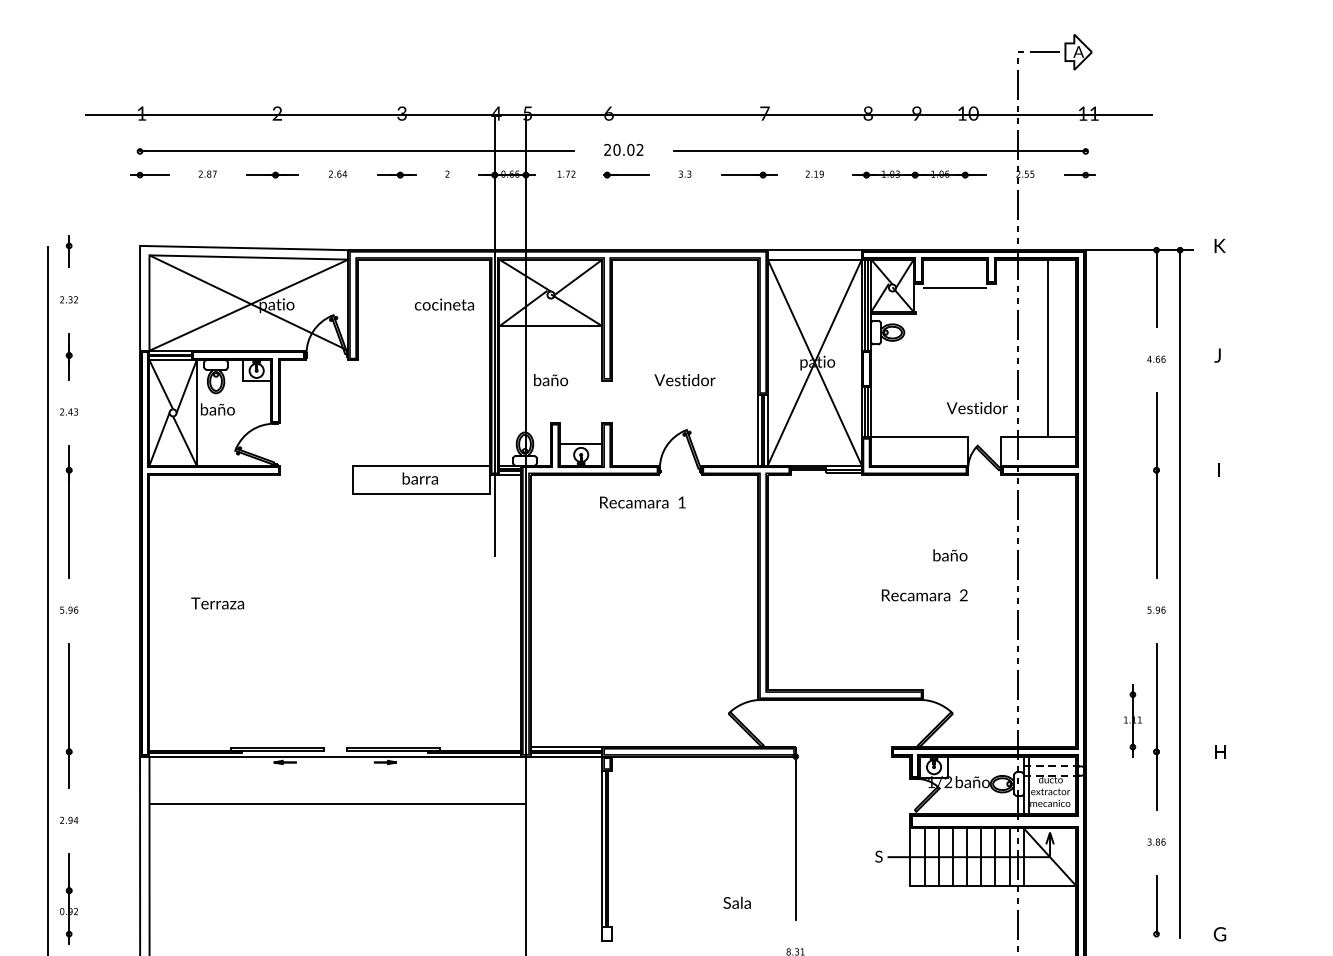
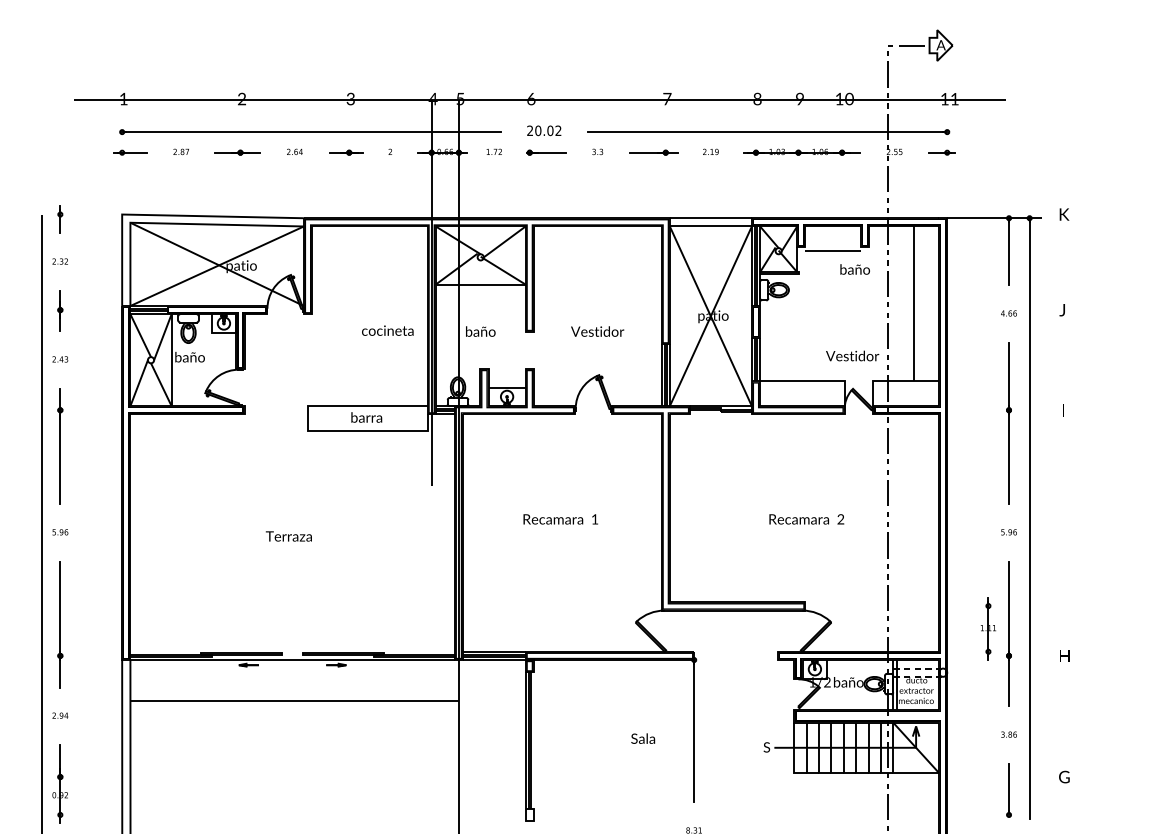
text: (444, 304) -> (387, 330), moved
text: (642, 502) -> (560, 519), moved
text: (949, 555) -> (854, 269), moved
text: (217, 603) -> (288, 536), moved
text: (737, 902) -> (643, 738), moved
text: (1220, 933) -> (1064, 776), moved

